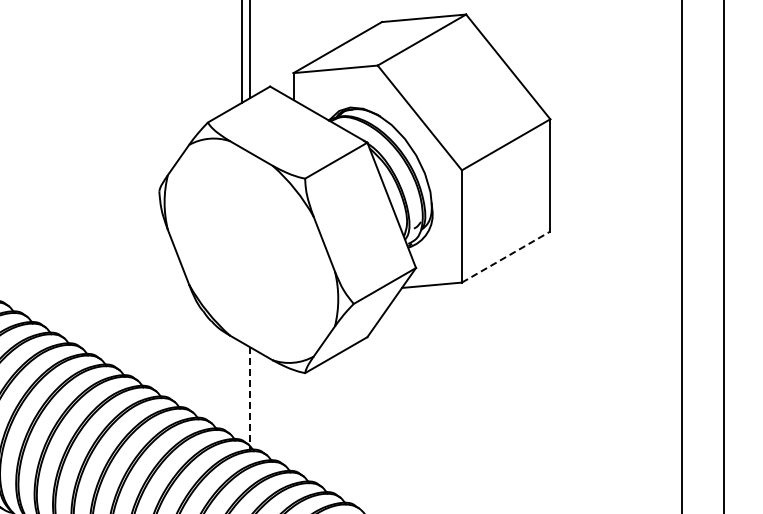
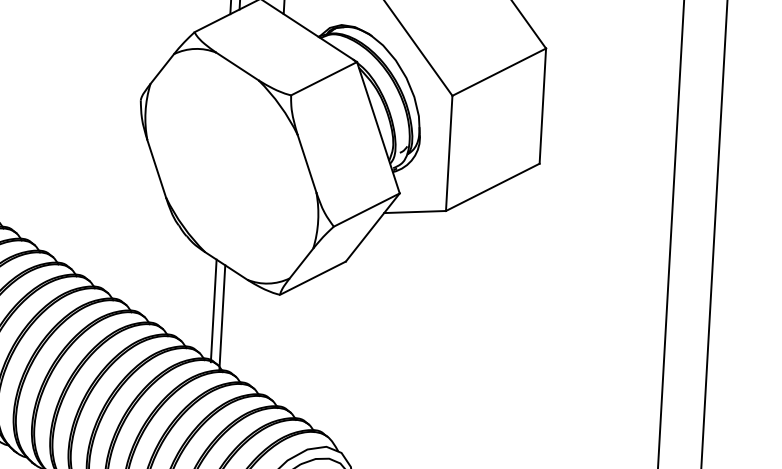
line: (506, 256) -> (493, 186), dashed -> solid
line: (241, 392) -> (213, 311), added
line: (250, 399) -> (222, 318), dashed -> solid

